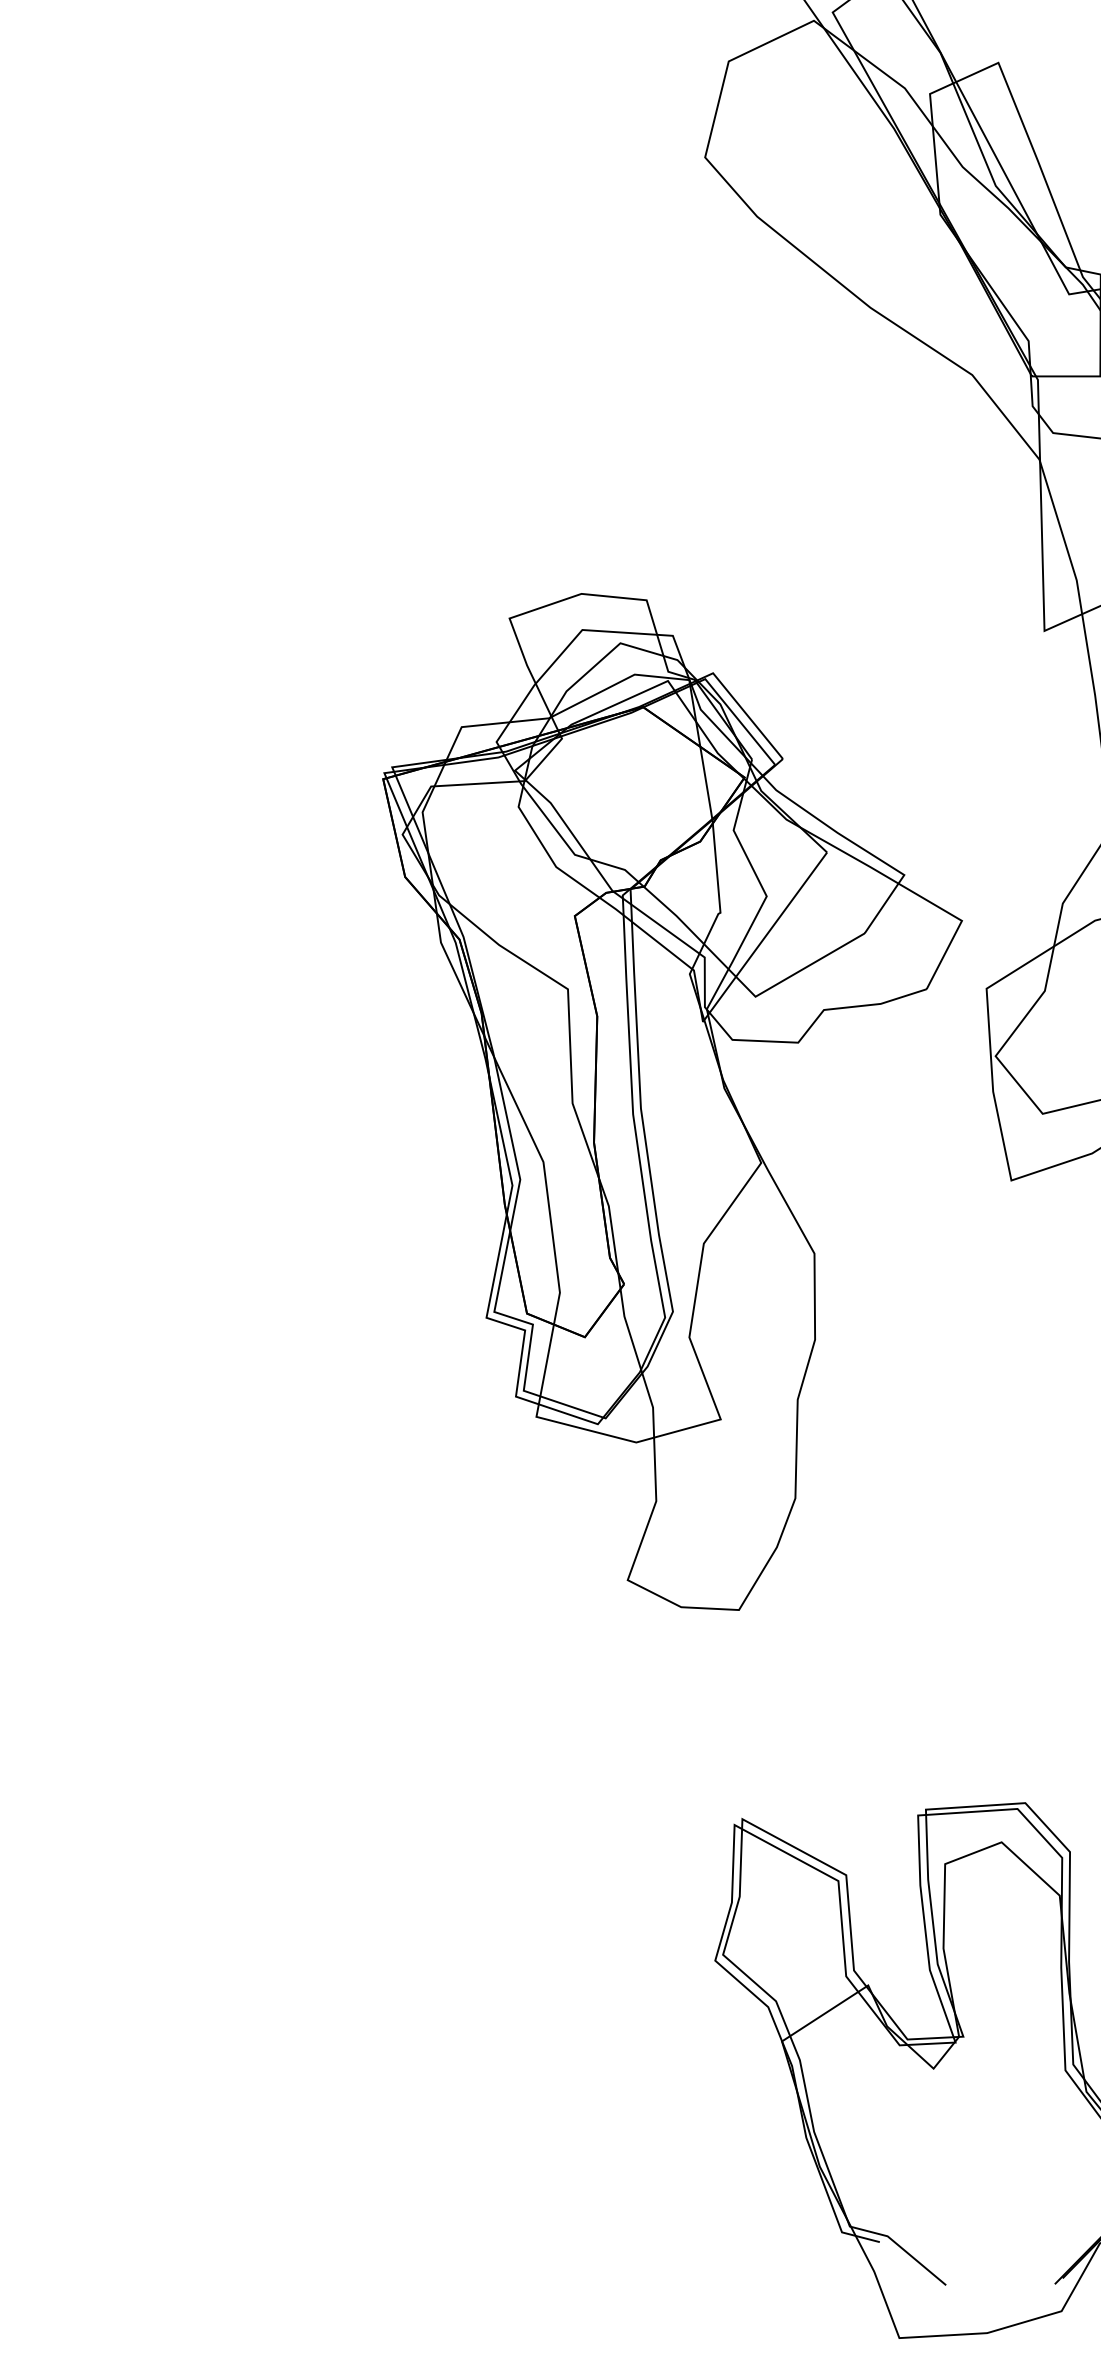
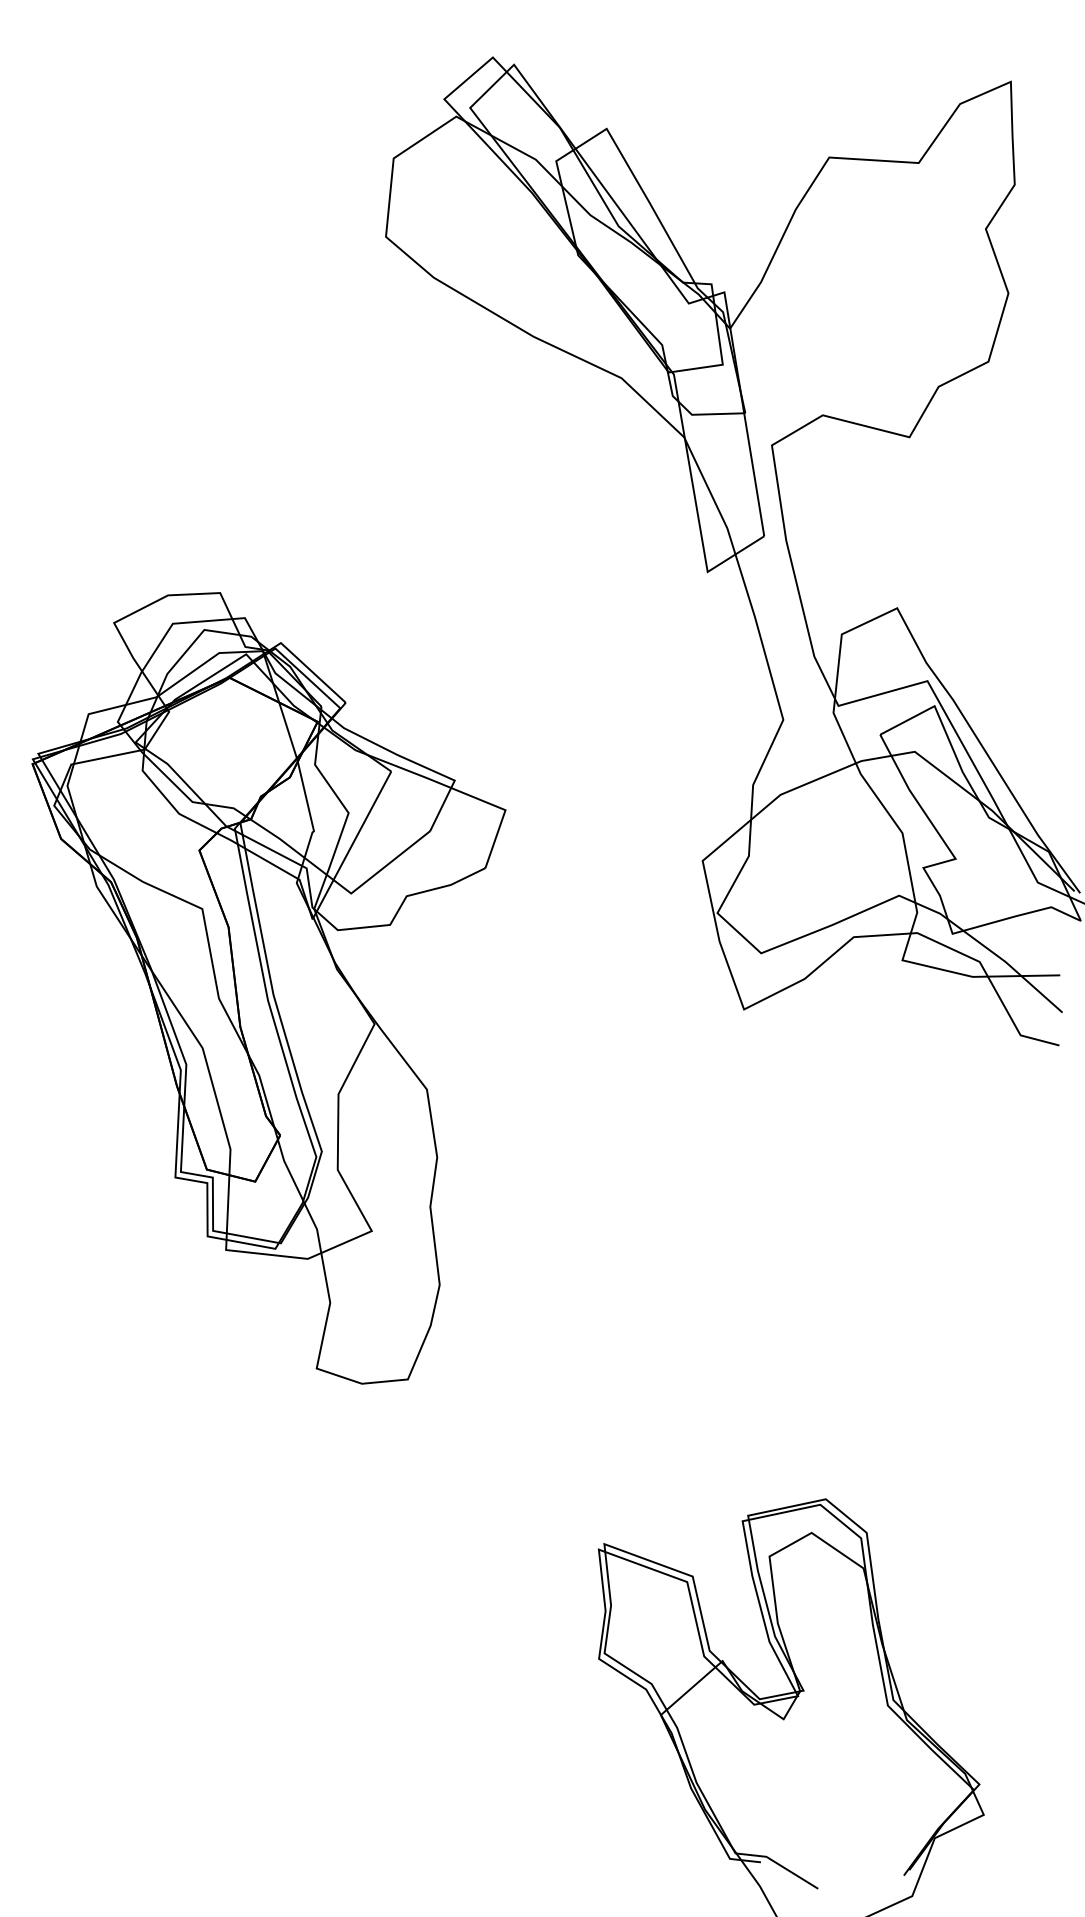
part: (635, 1099) -> (268, 988), moved

